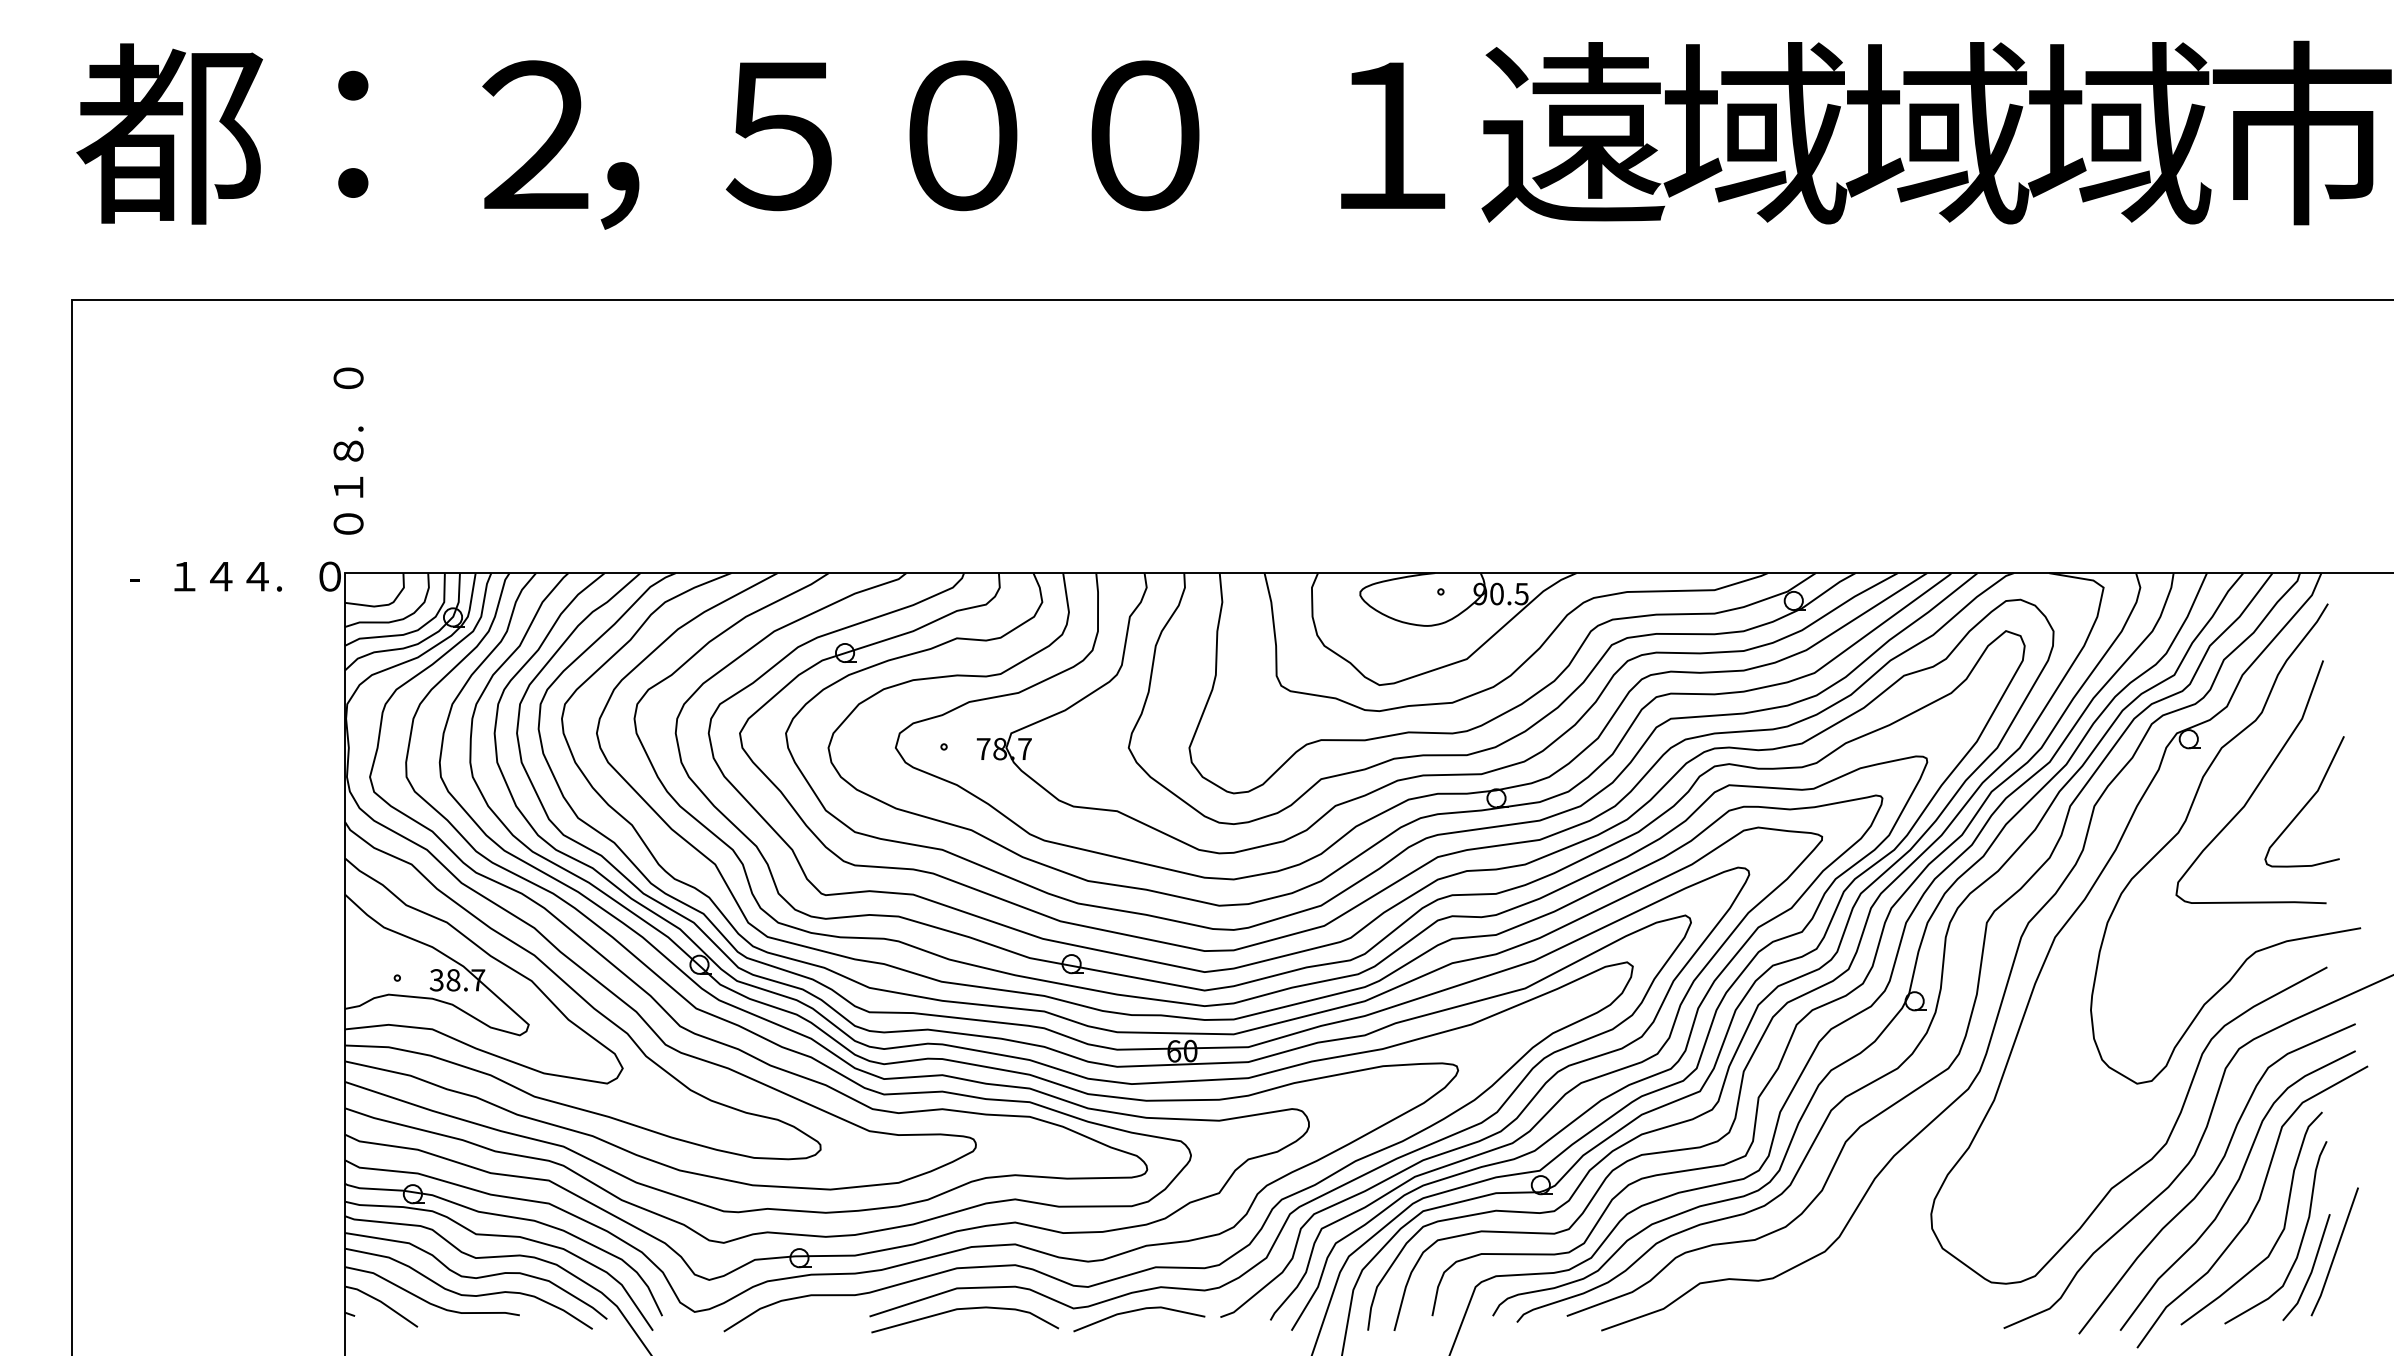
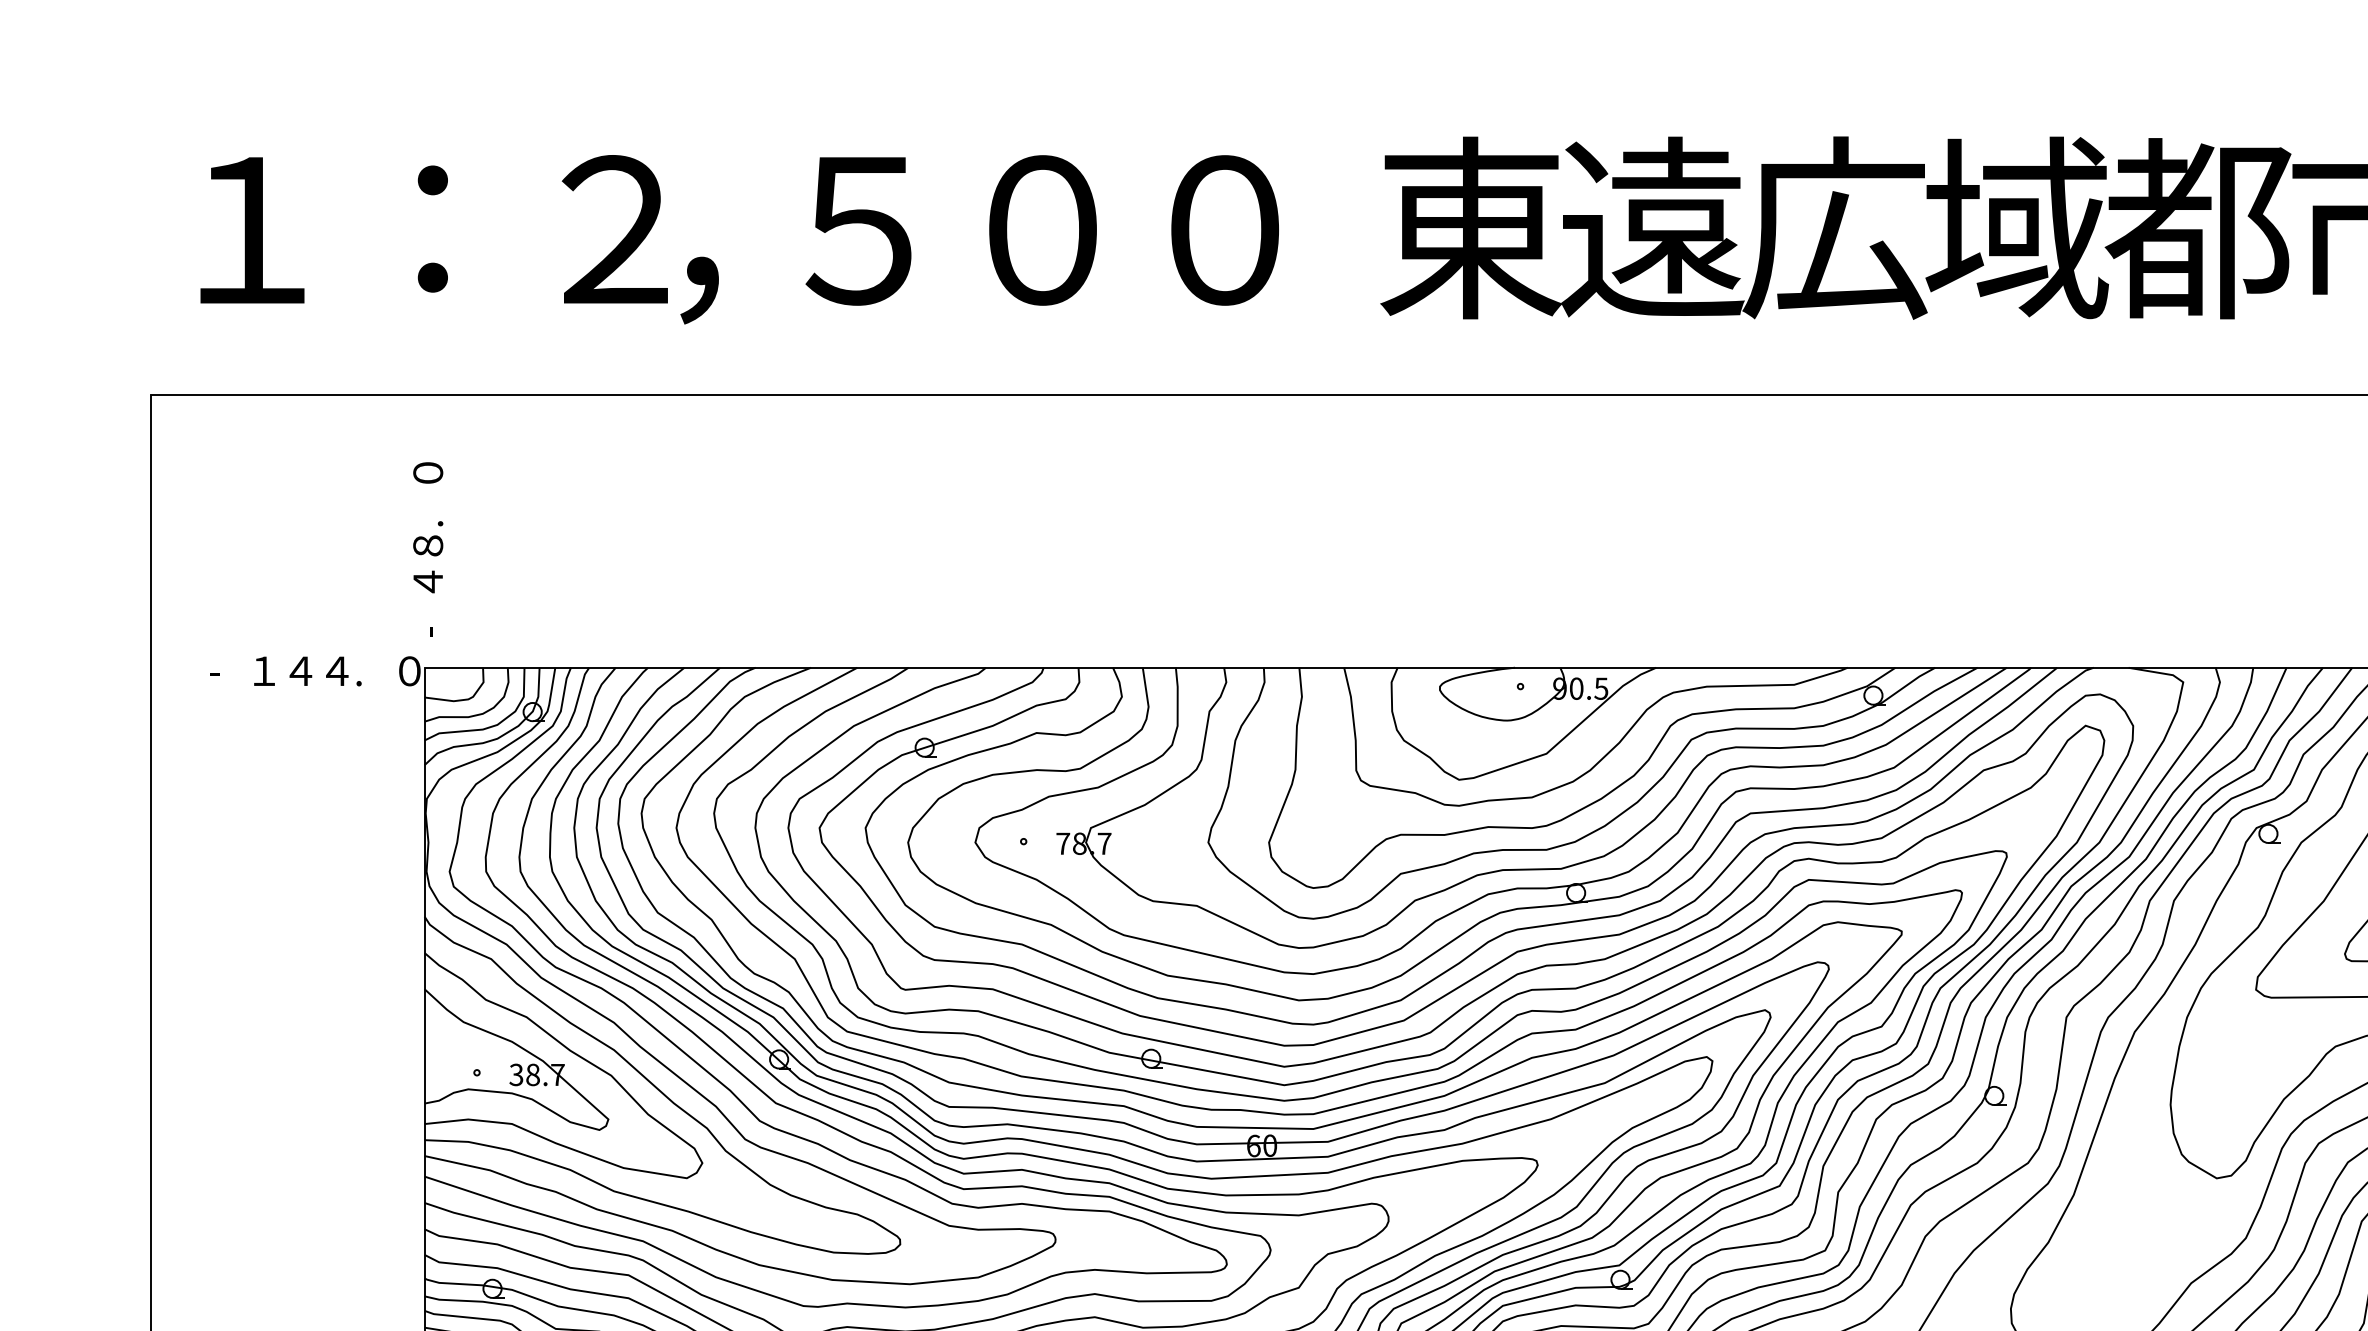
text: (169, 133) -> (249, 228), 都 -> １
text: (1390, 133) -> (1470, 228), １ -> 東
text: (1755, 133) -> (1835, 228), 域 -> 広
text: (2118, 133) -> (2198, 228), 域 -> 都
text: (348, 487) -> (428, 582), １ -> ４
text: (348, 527) -> (428, 622), ０ -> -

